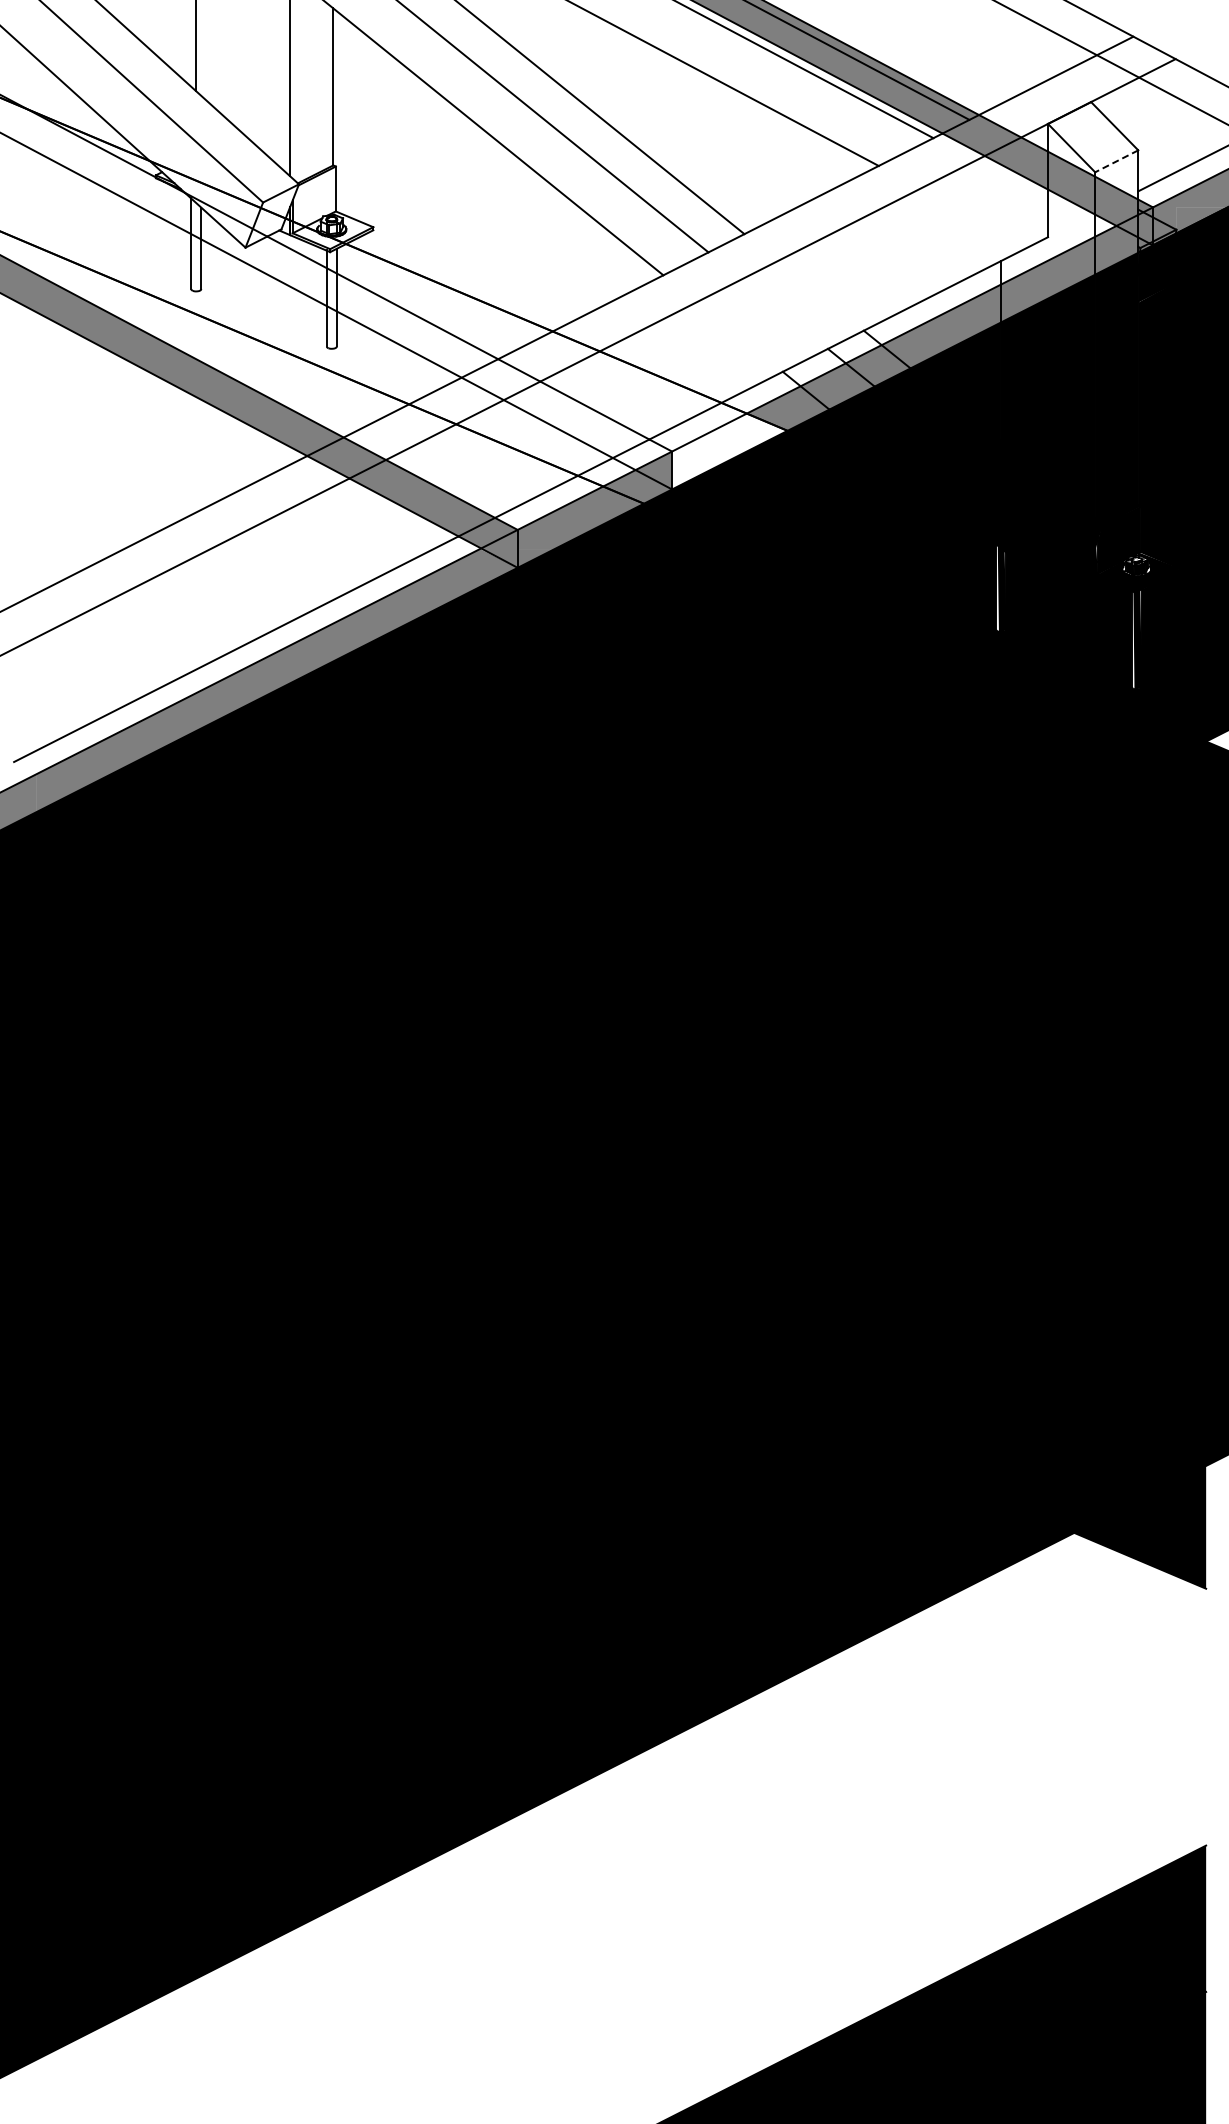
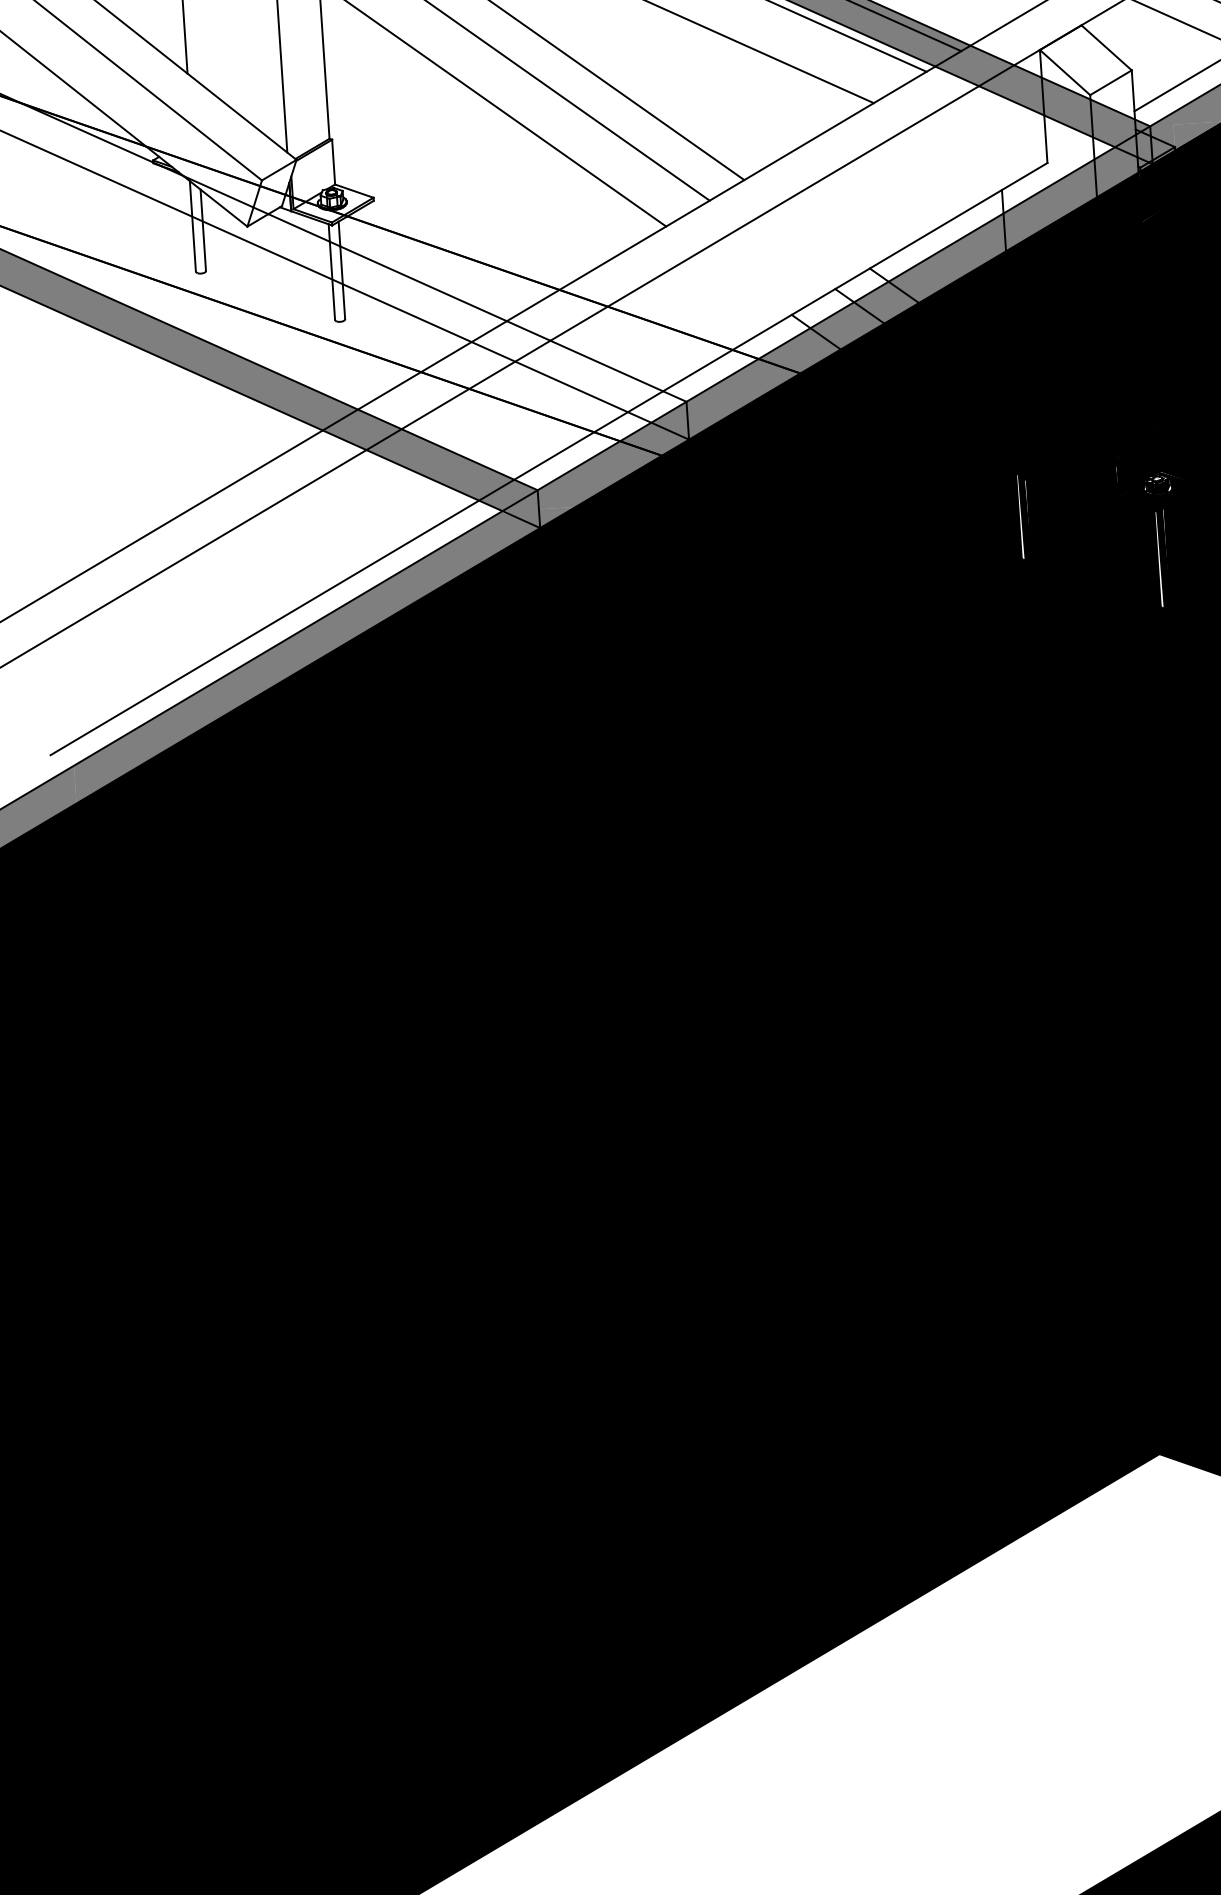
line: (1116, 161) -> (1110, 82), dashed -> solid
fill: (729, 451) -> (743, 397), added

